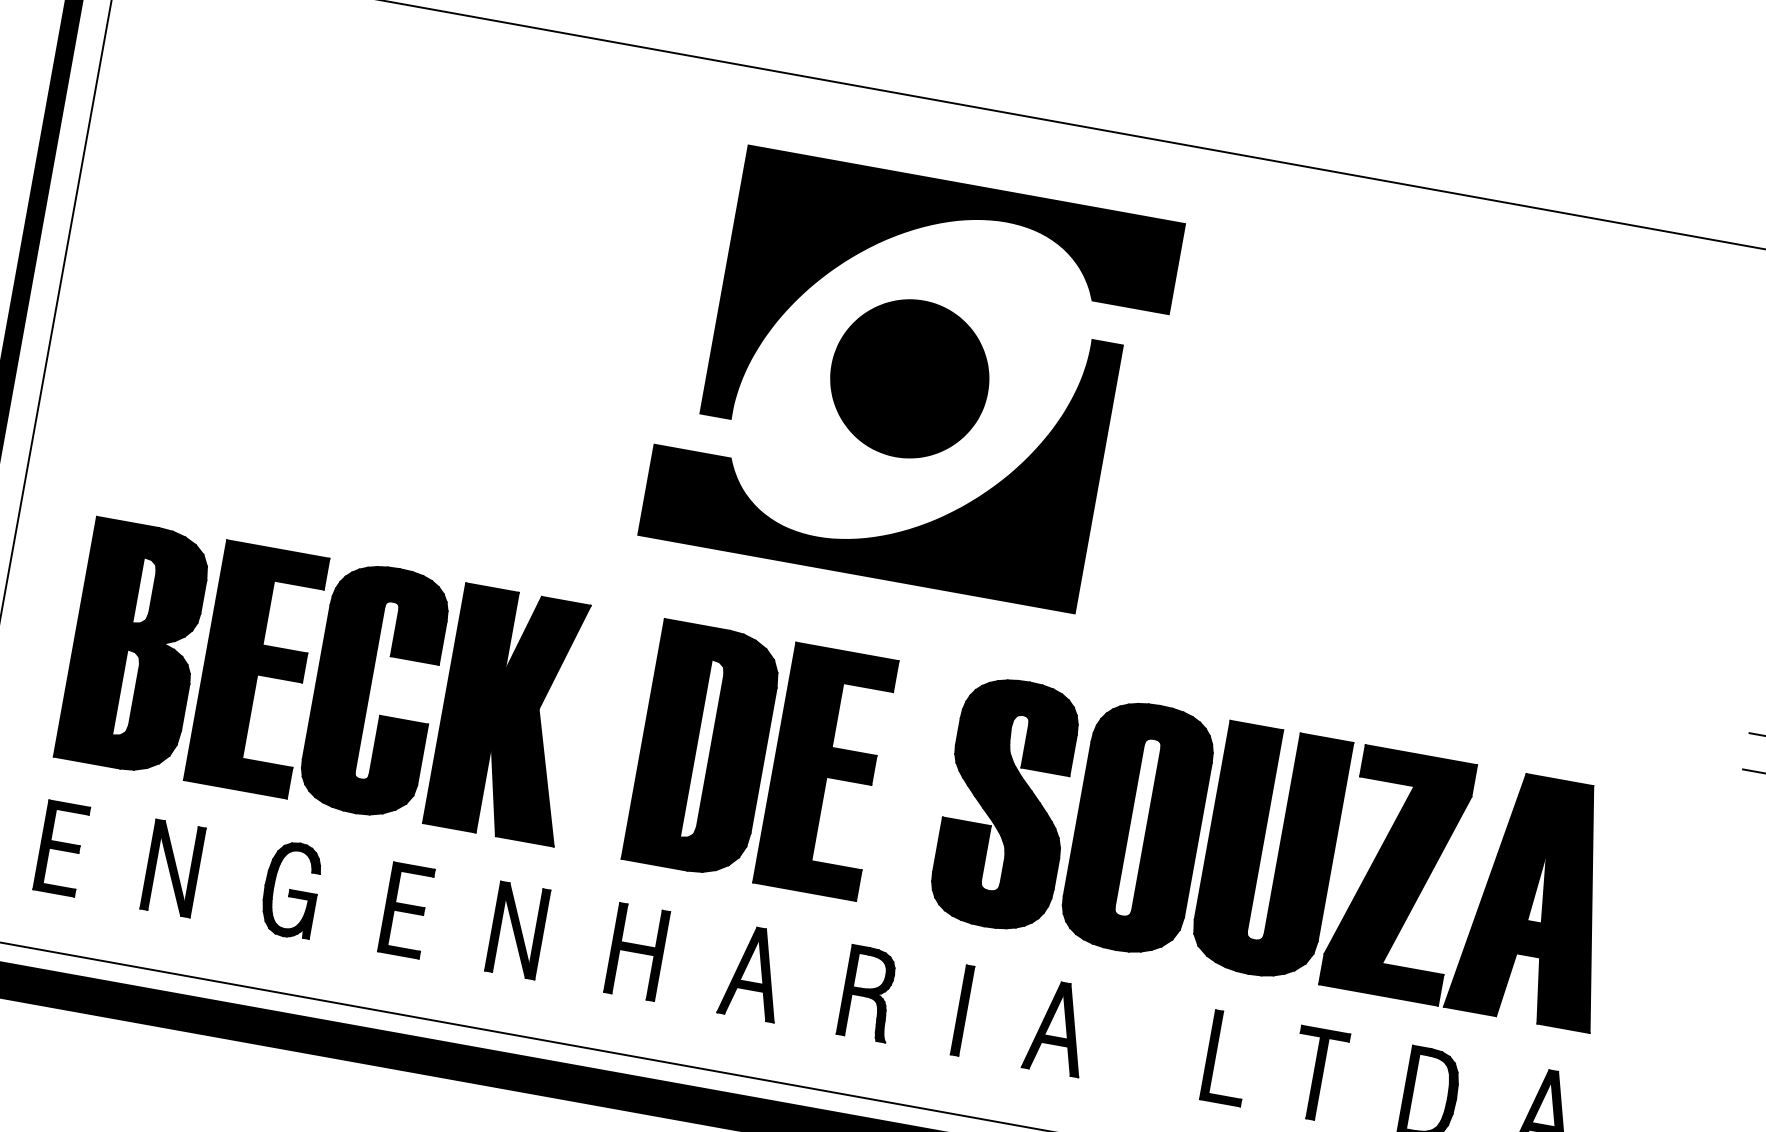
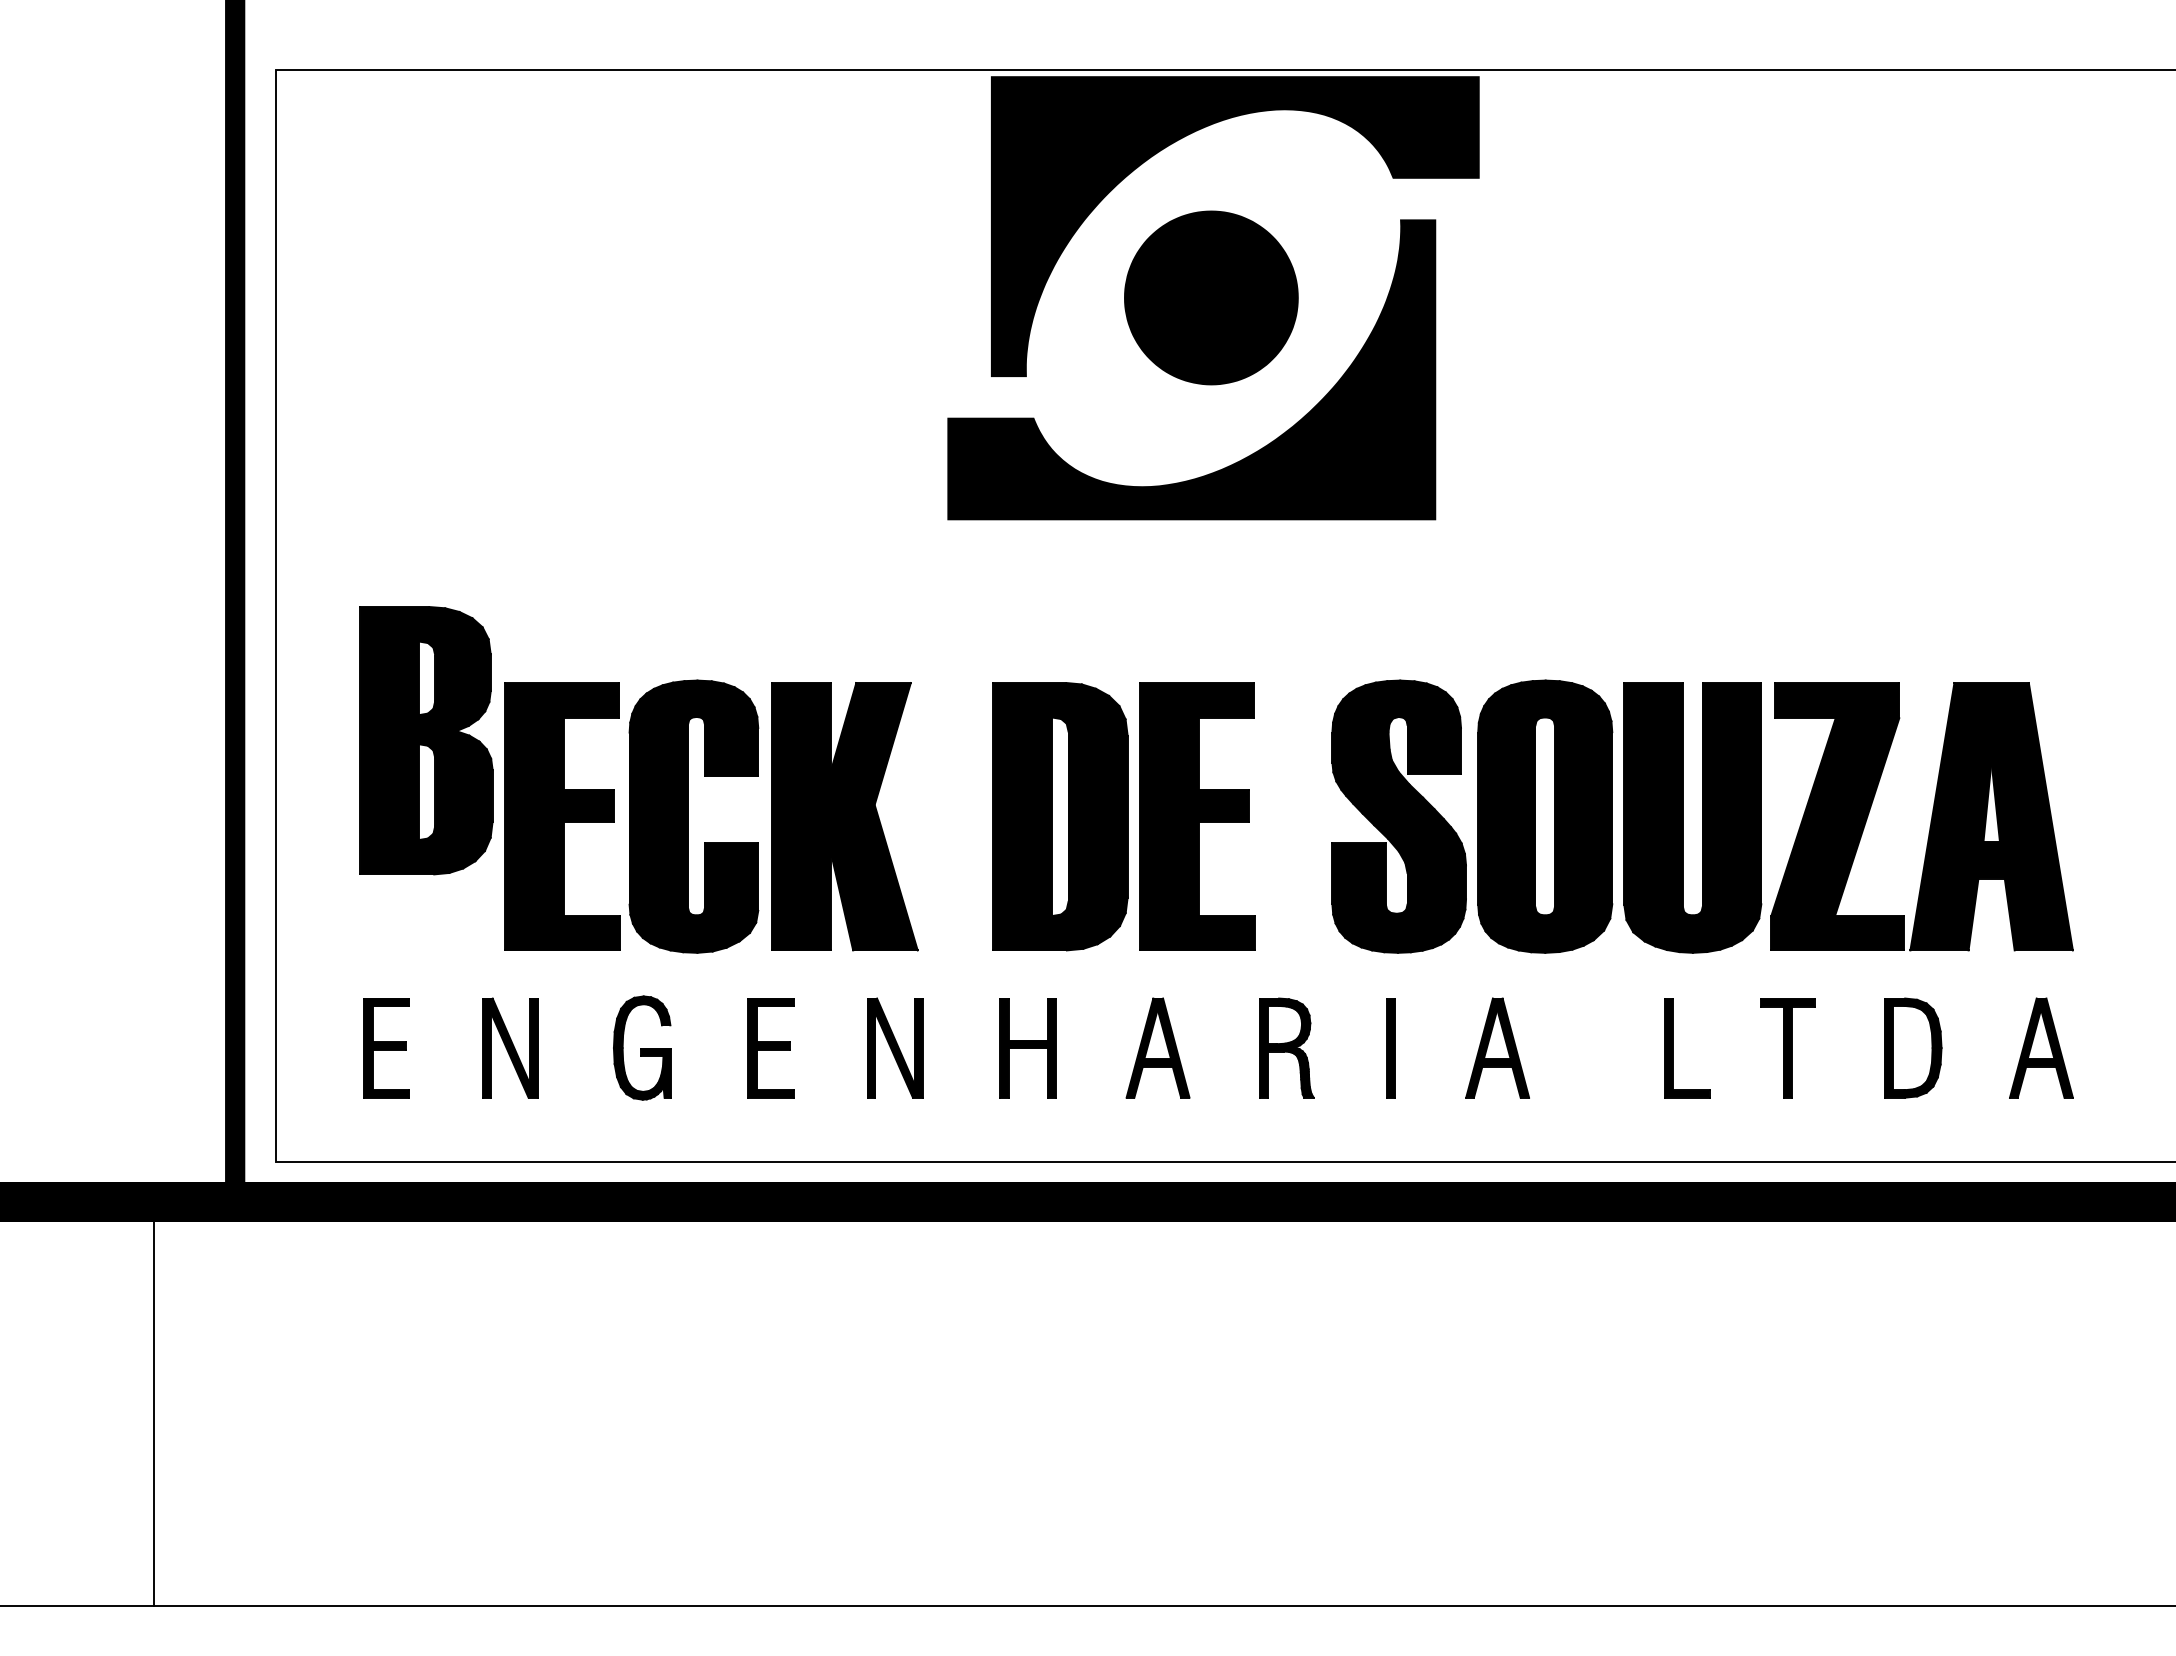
part: (911, 379) -> (1213, 298), moved
part: (134, 647) -> (426, 740), moved

